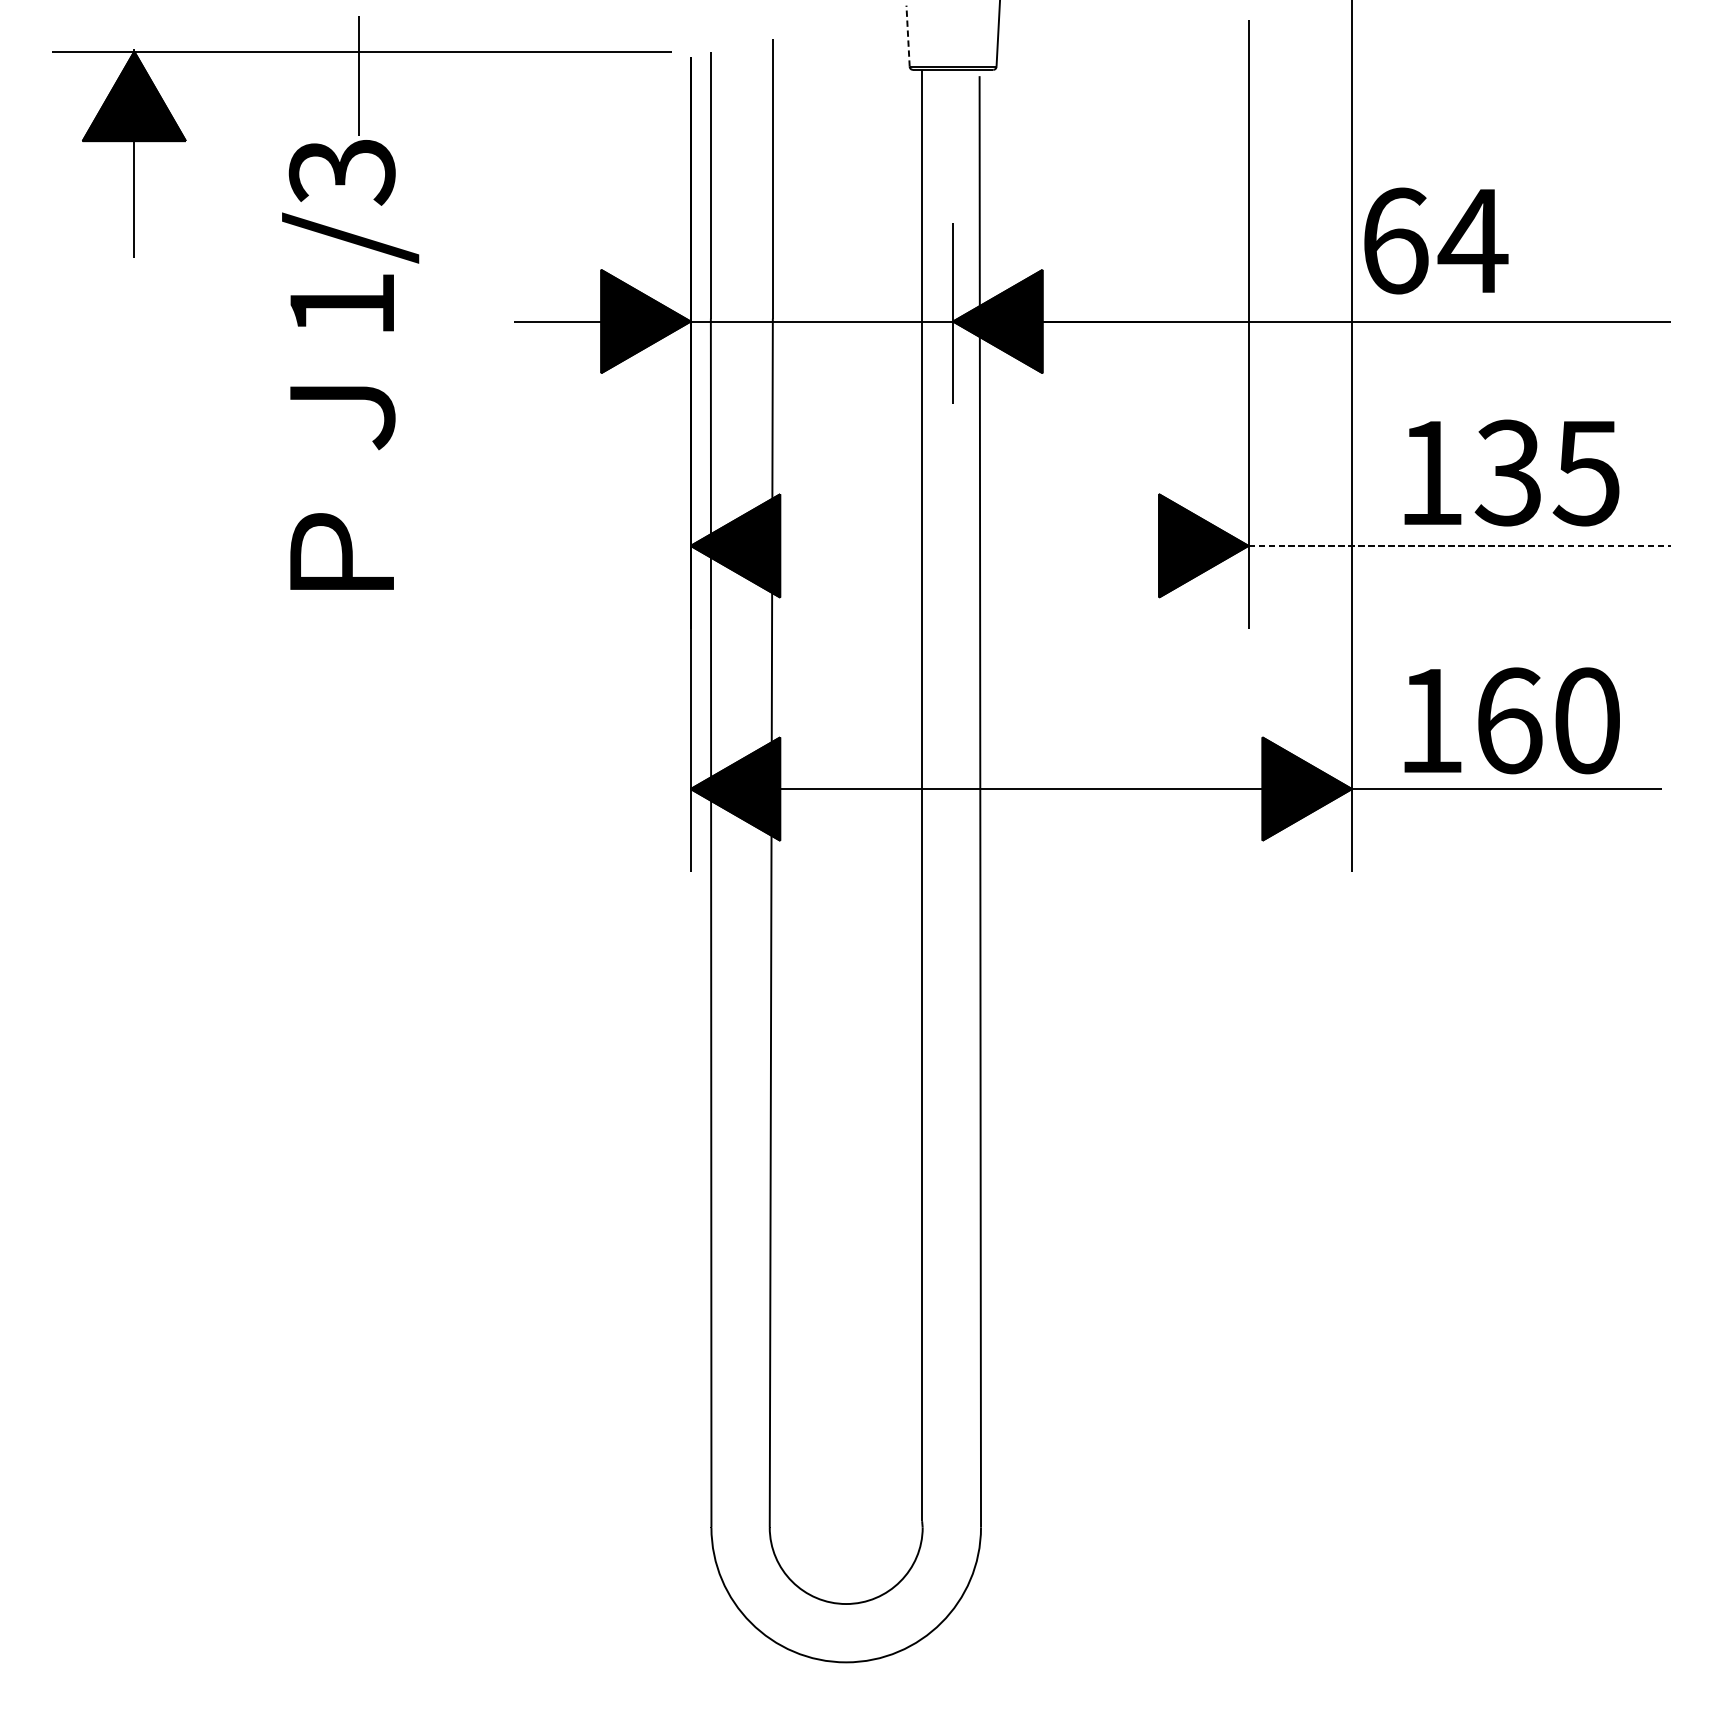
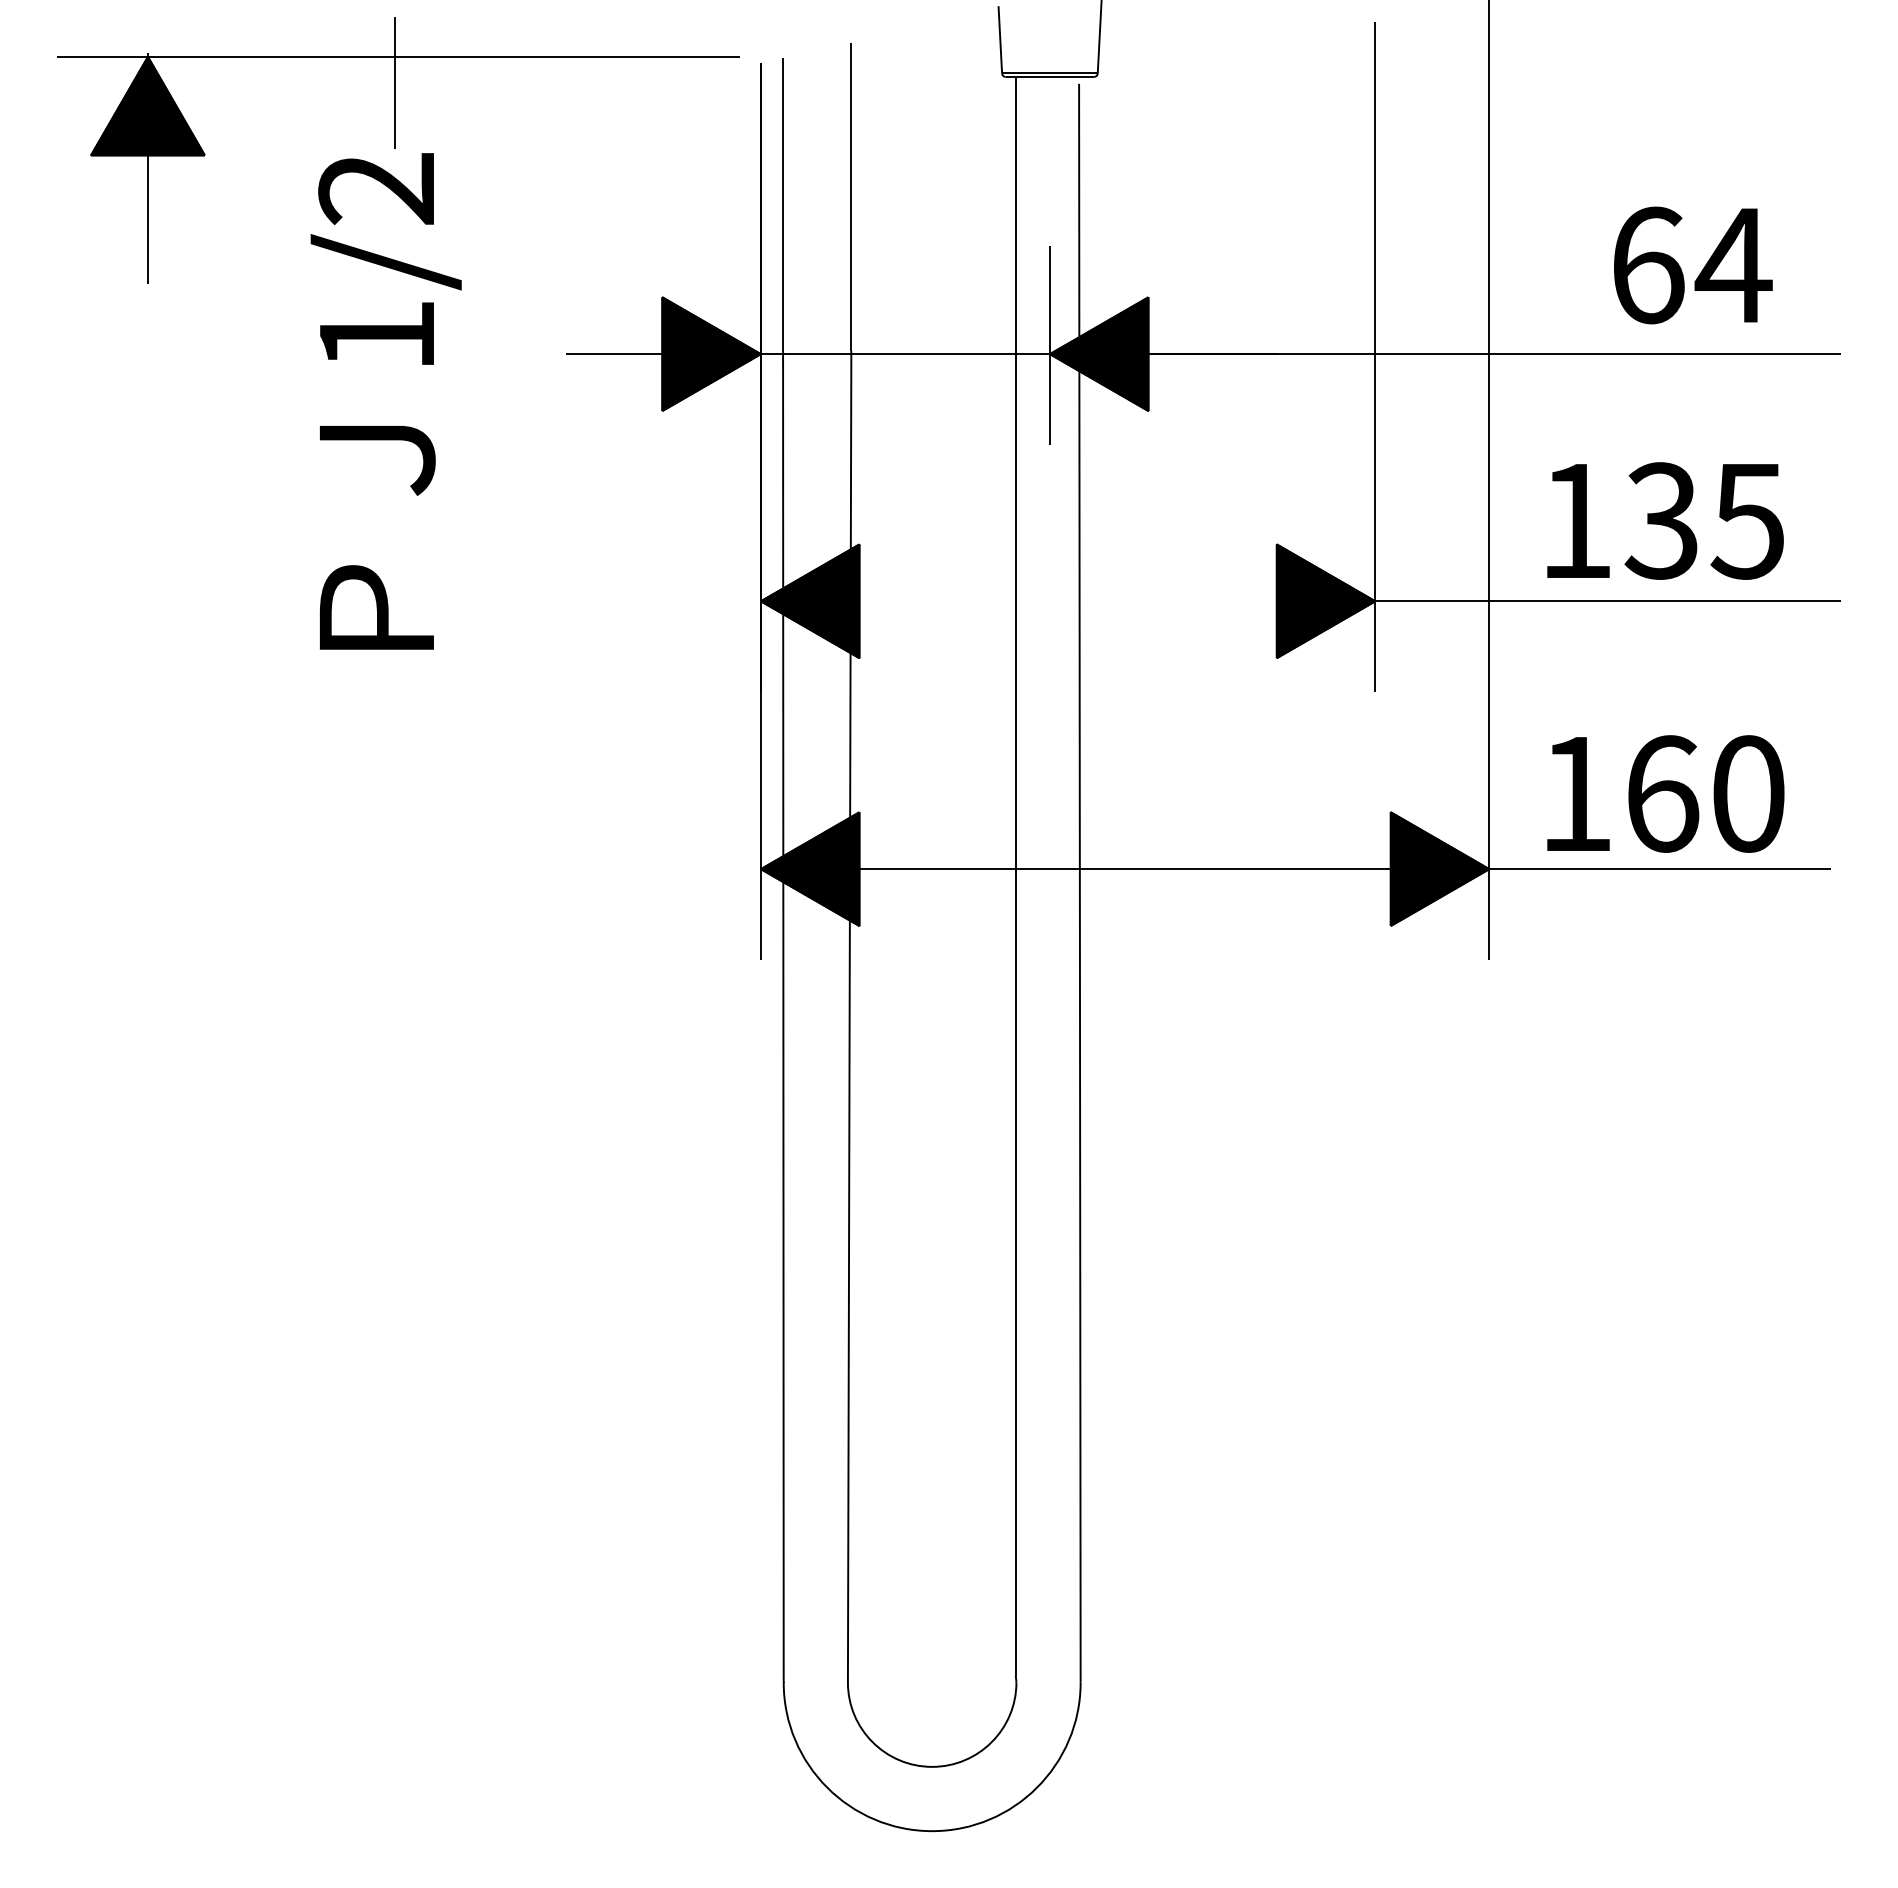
line: (908, 35) -> (1000, 39), dashed -> solid
text: (341, 172) -> (376, 189), 1/3 -> 1/2
text: (1436, 241) -> (1693, 265), moved
line: (1460, 546) -> (1608, 601), dashed -> solid

